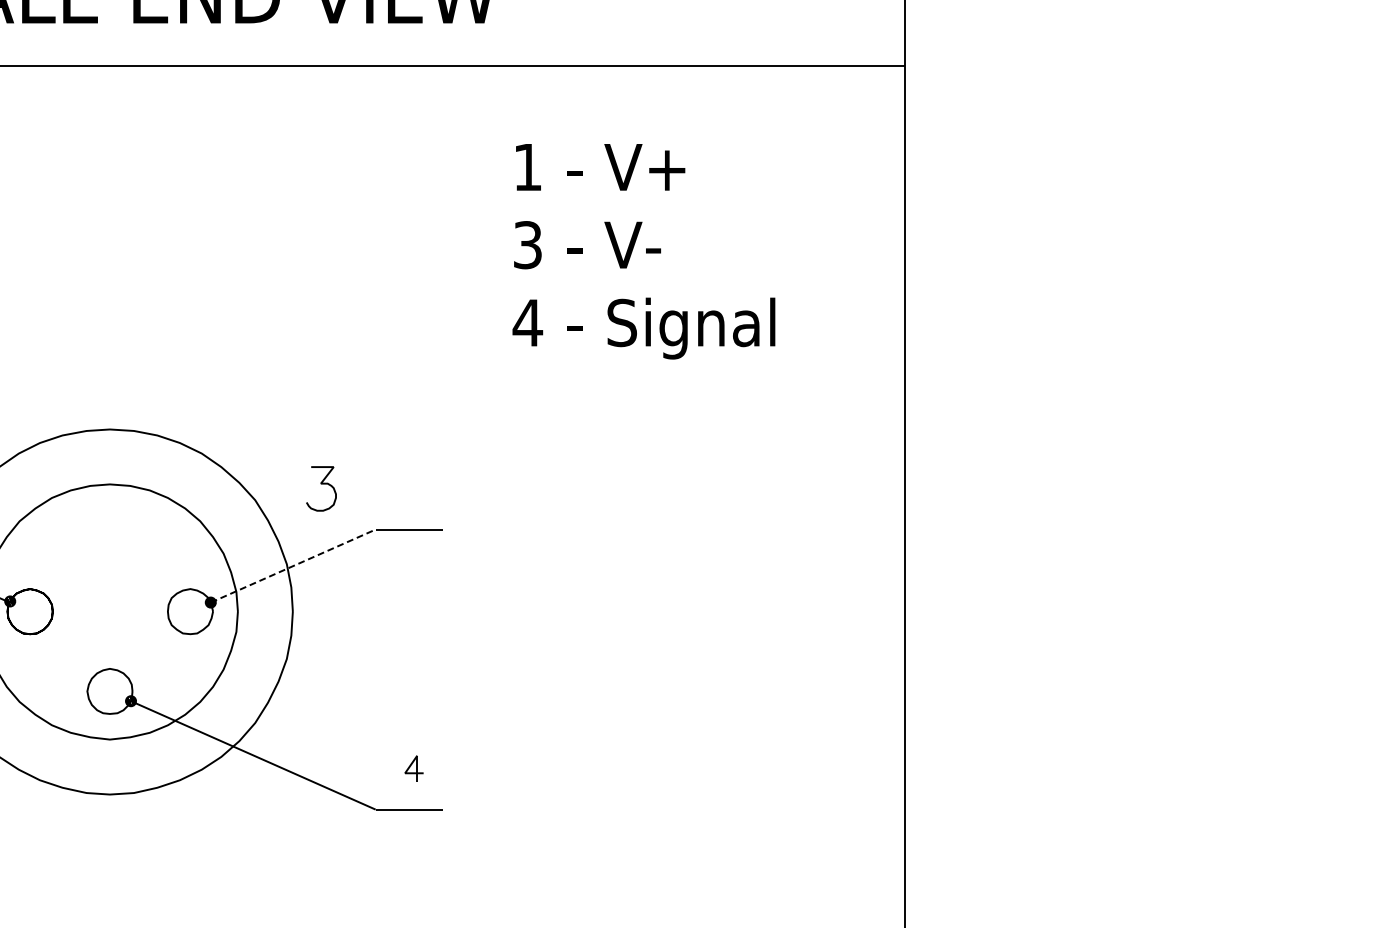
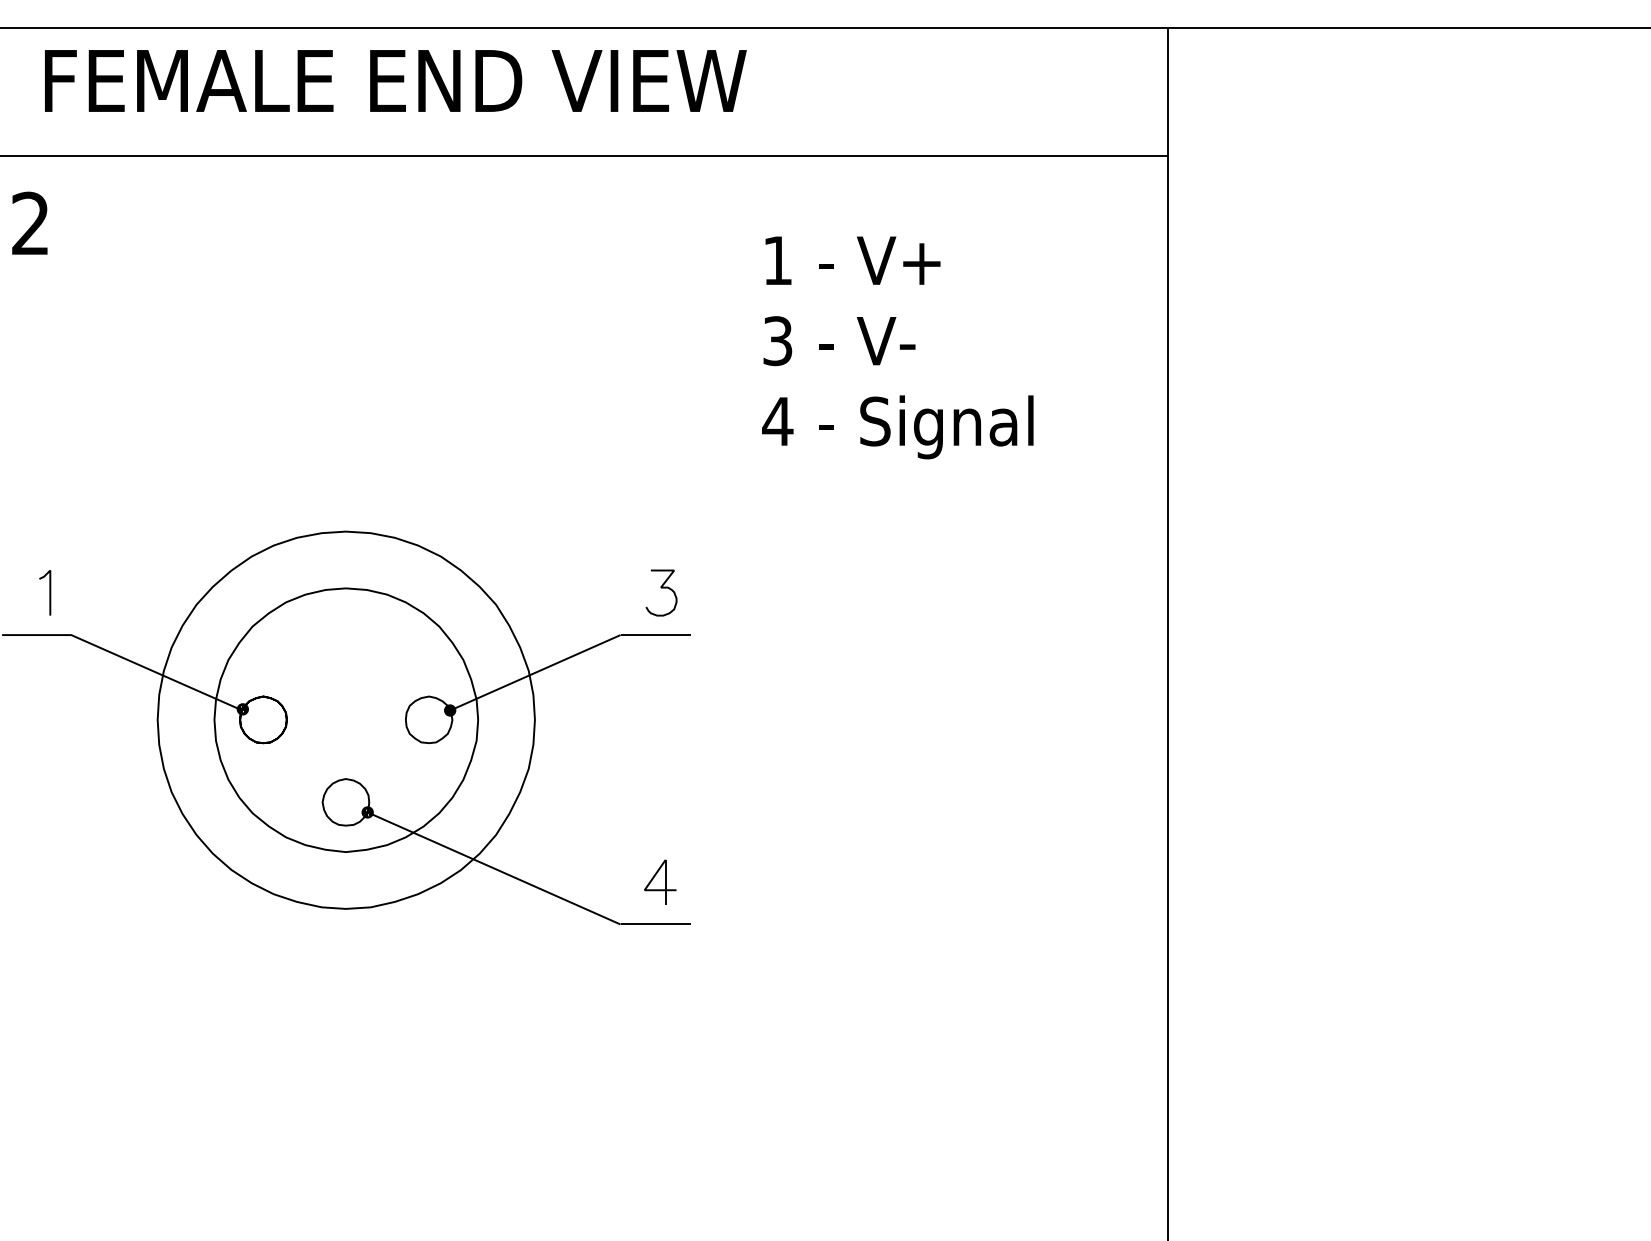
curve: (321, 484) -> (661, 588), moved
line: (293, 565) -> (535, 672), dashed -> solid
part: (414, 768) -> (660, 881), size x1.67

